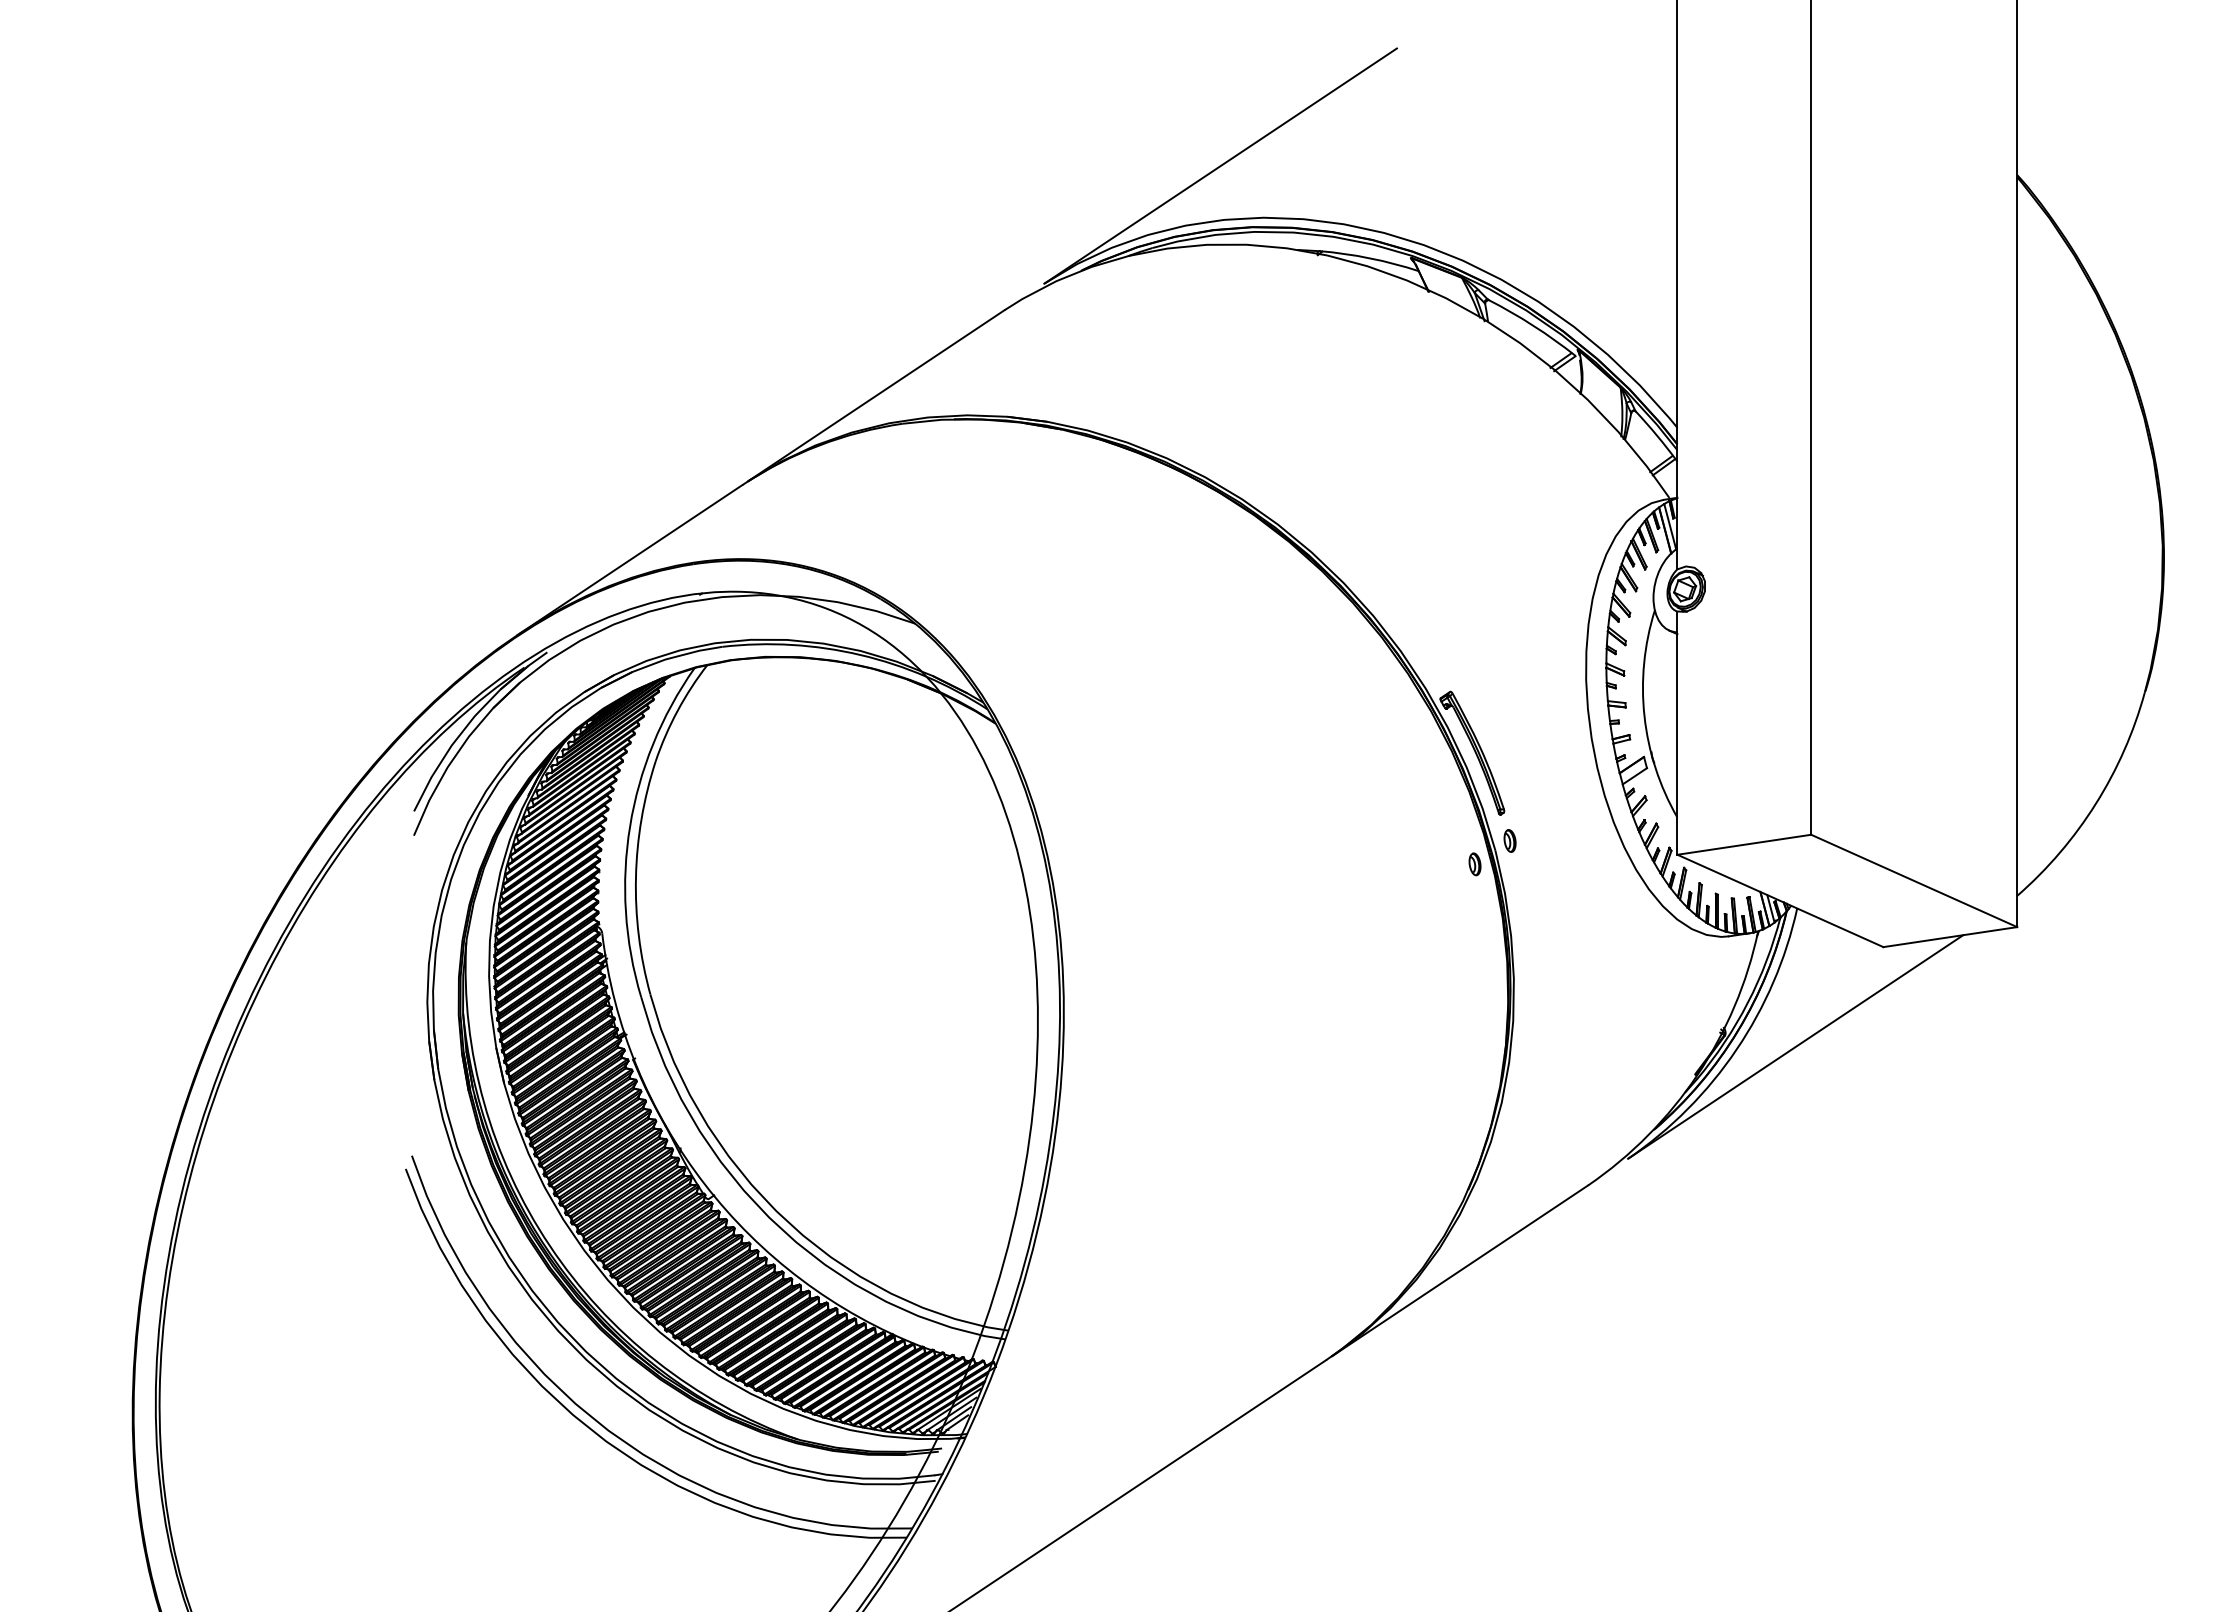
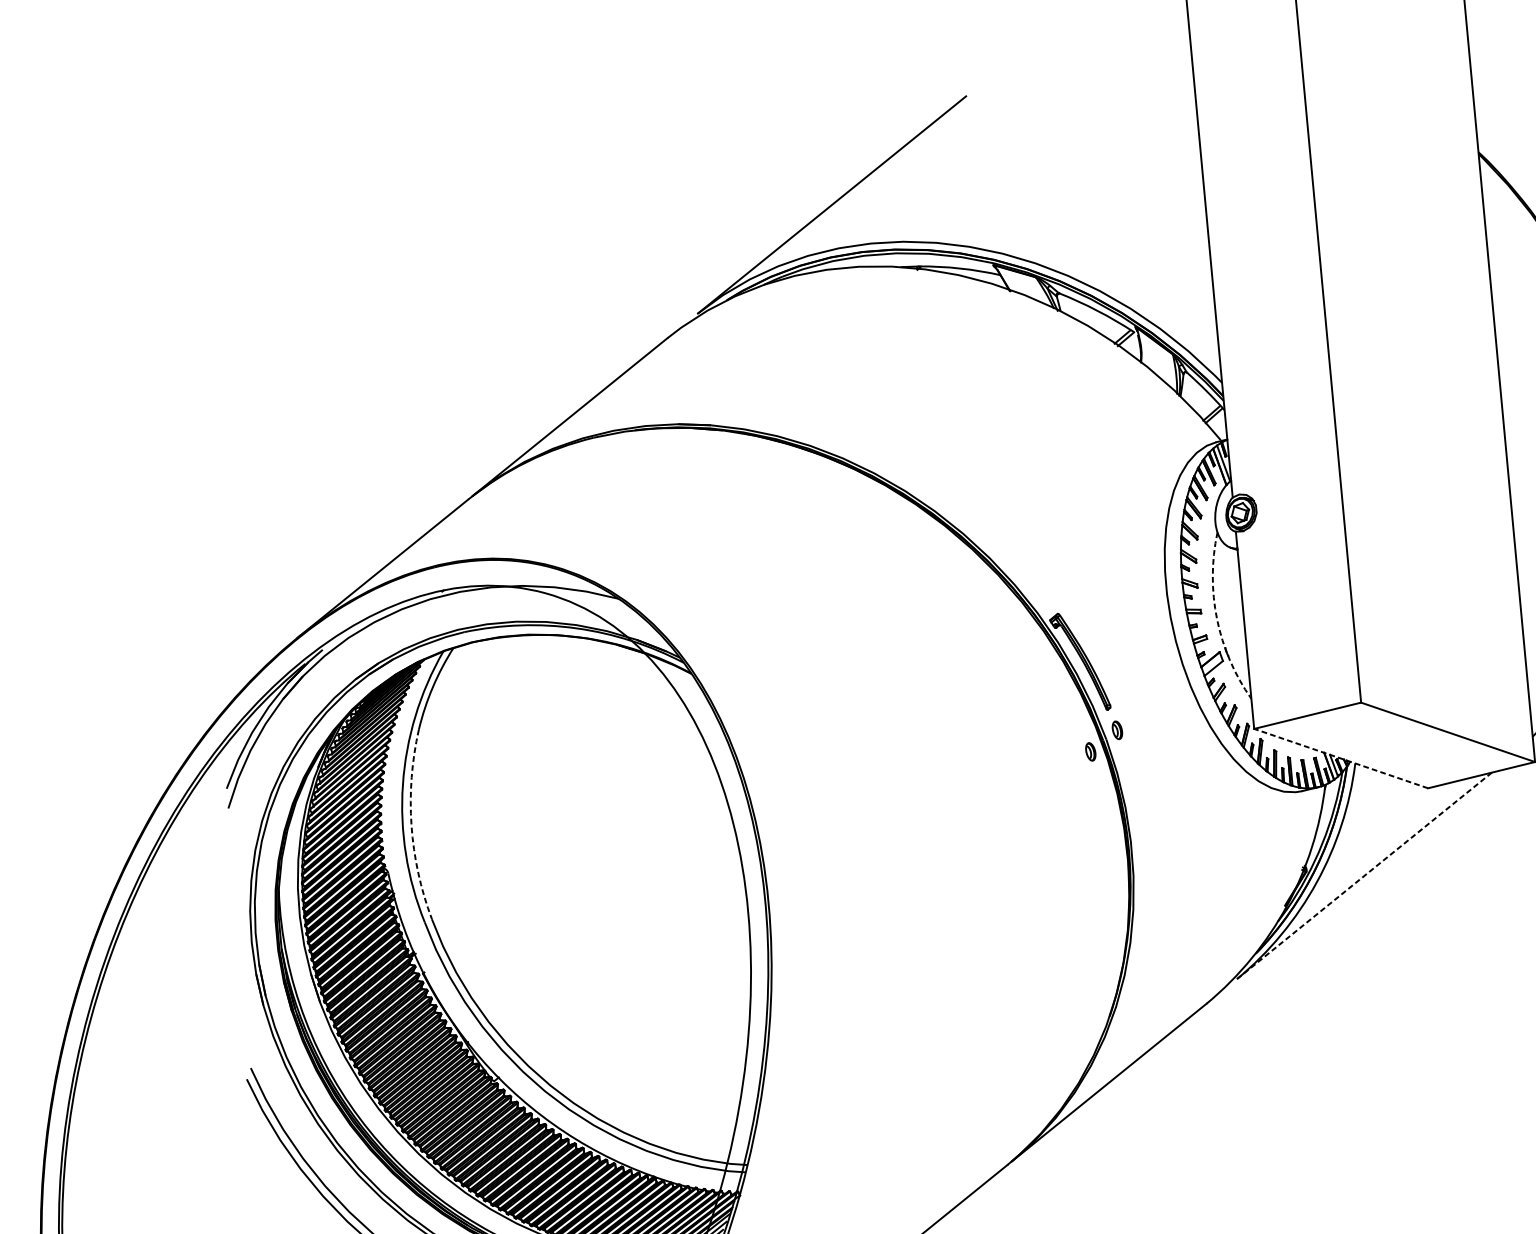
arc: (1644, 716) -> (1217, 619), solid -> dashed
arc: (635, 877) -> (411, 825), solid -> dashed
line: (1780, 900) -> (1341, 758), solid -> dashed
line: (1796, 1046) -> (1365, 875), solid -> dashed

